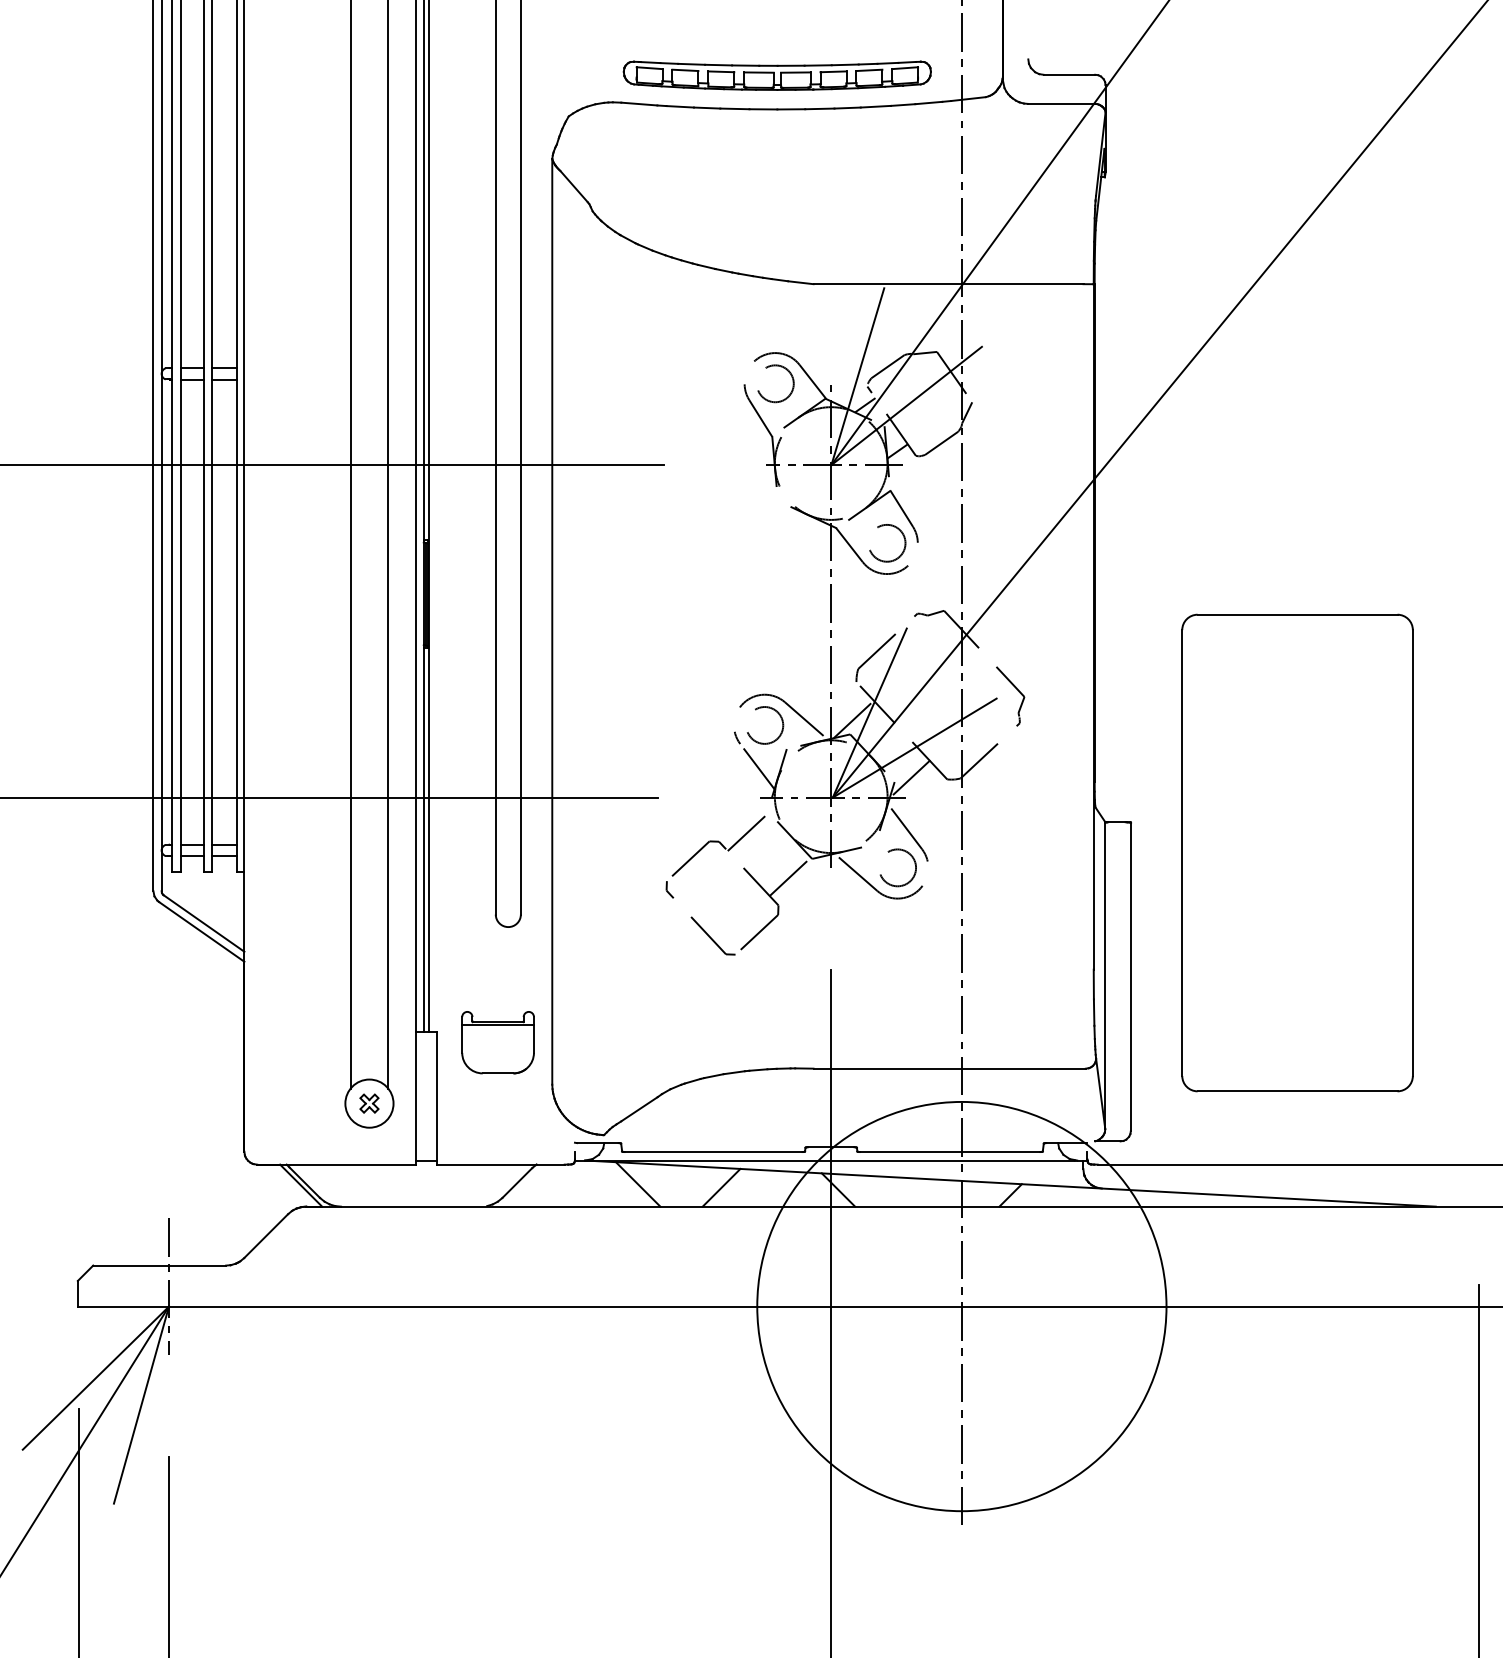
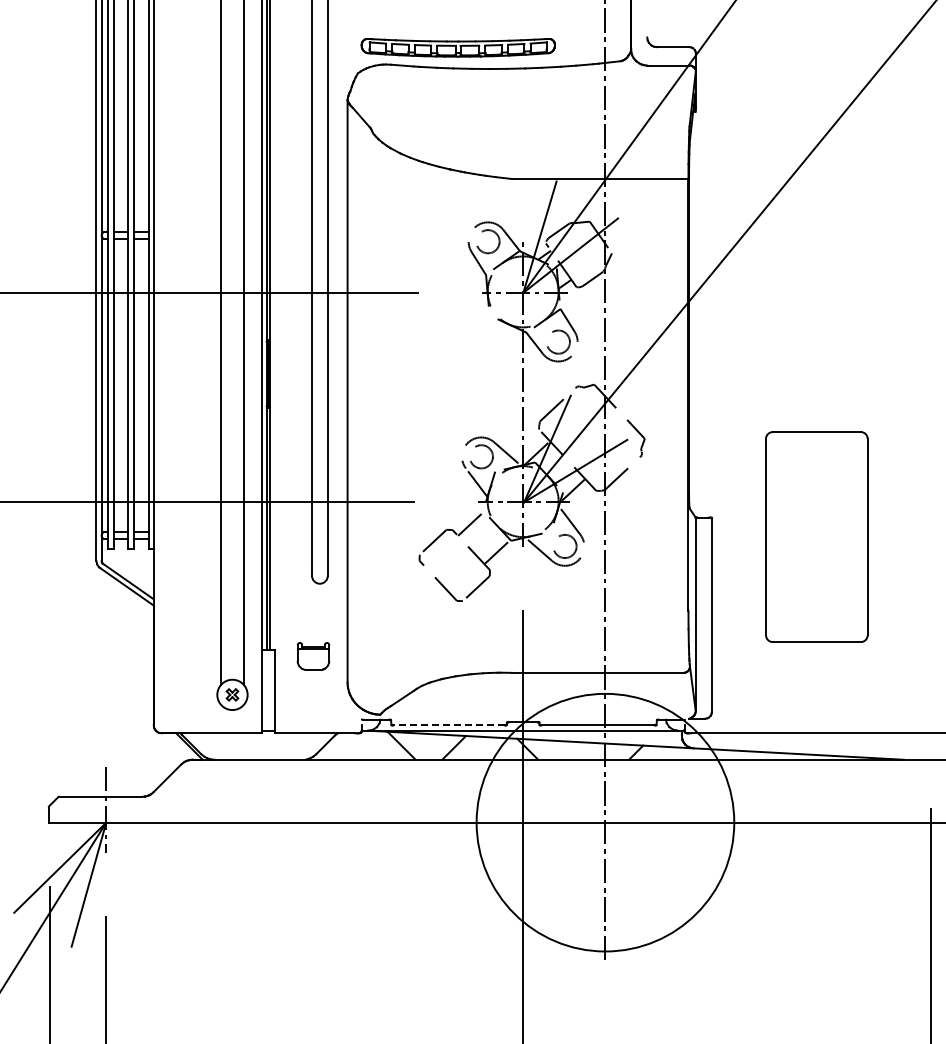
part: (776, 75) -> (457, 47), moved
part: (1297, 852) -> (816, 536), size x0.7
part: (498, 1042) -> (313, 656), size x0.7
line: (714, 1152) -> (449, 725), solid -> dashed

